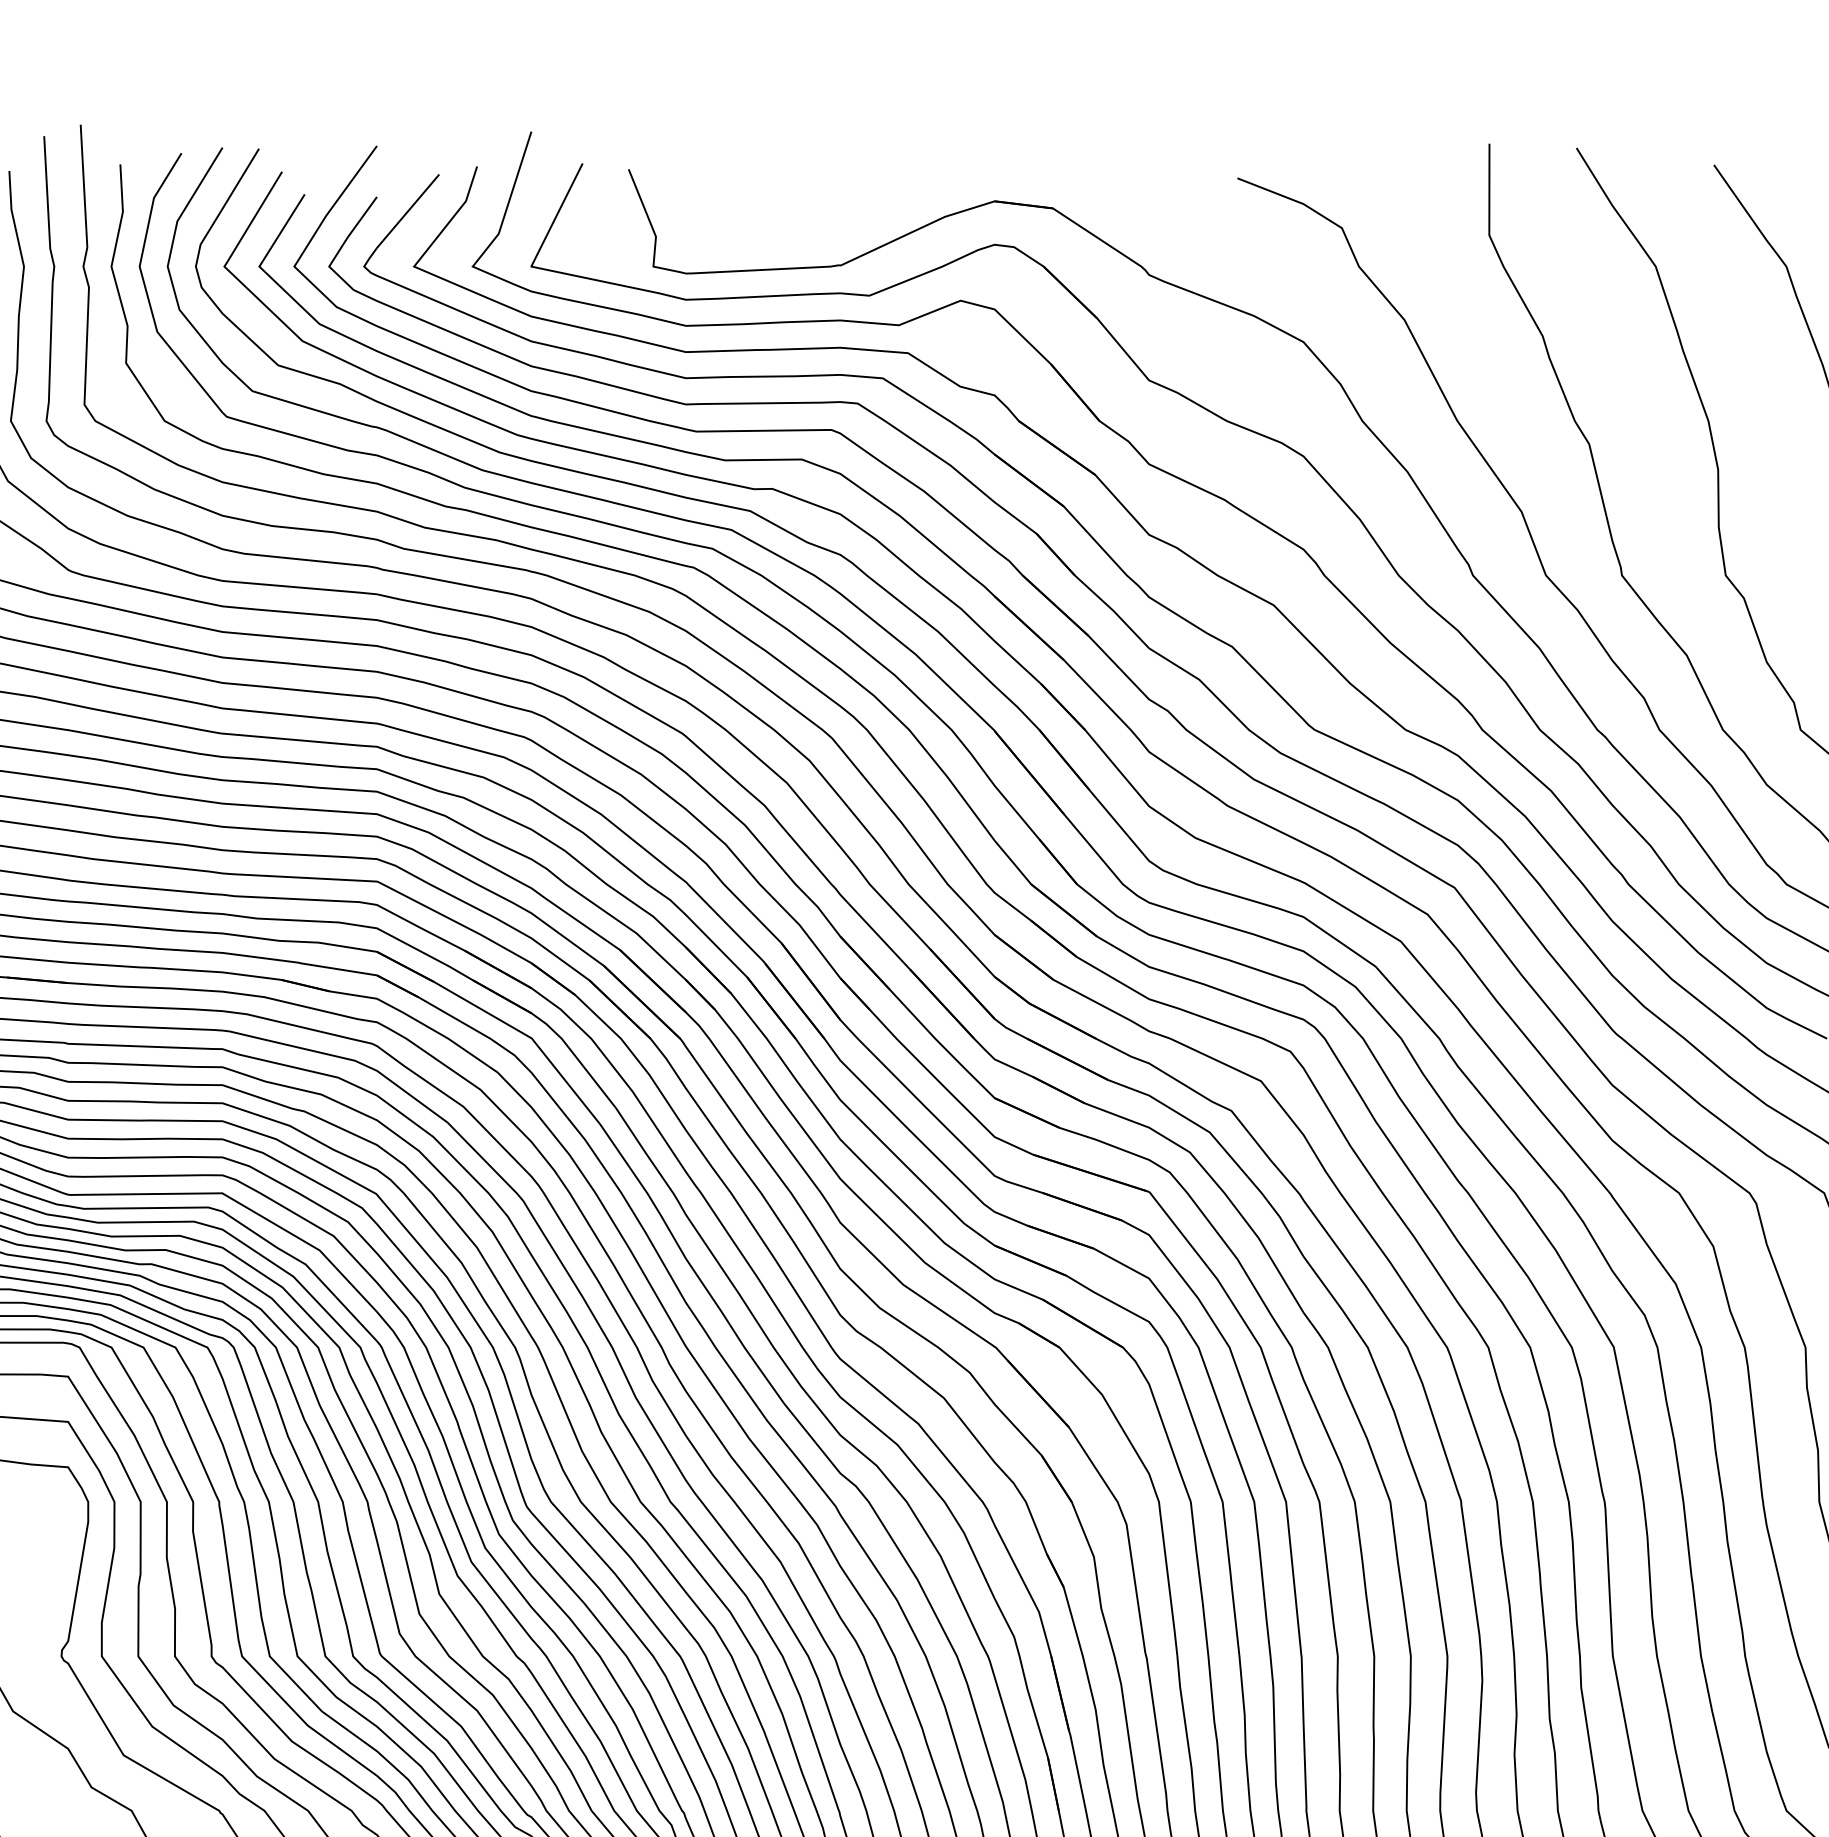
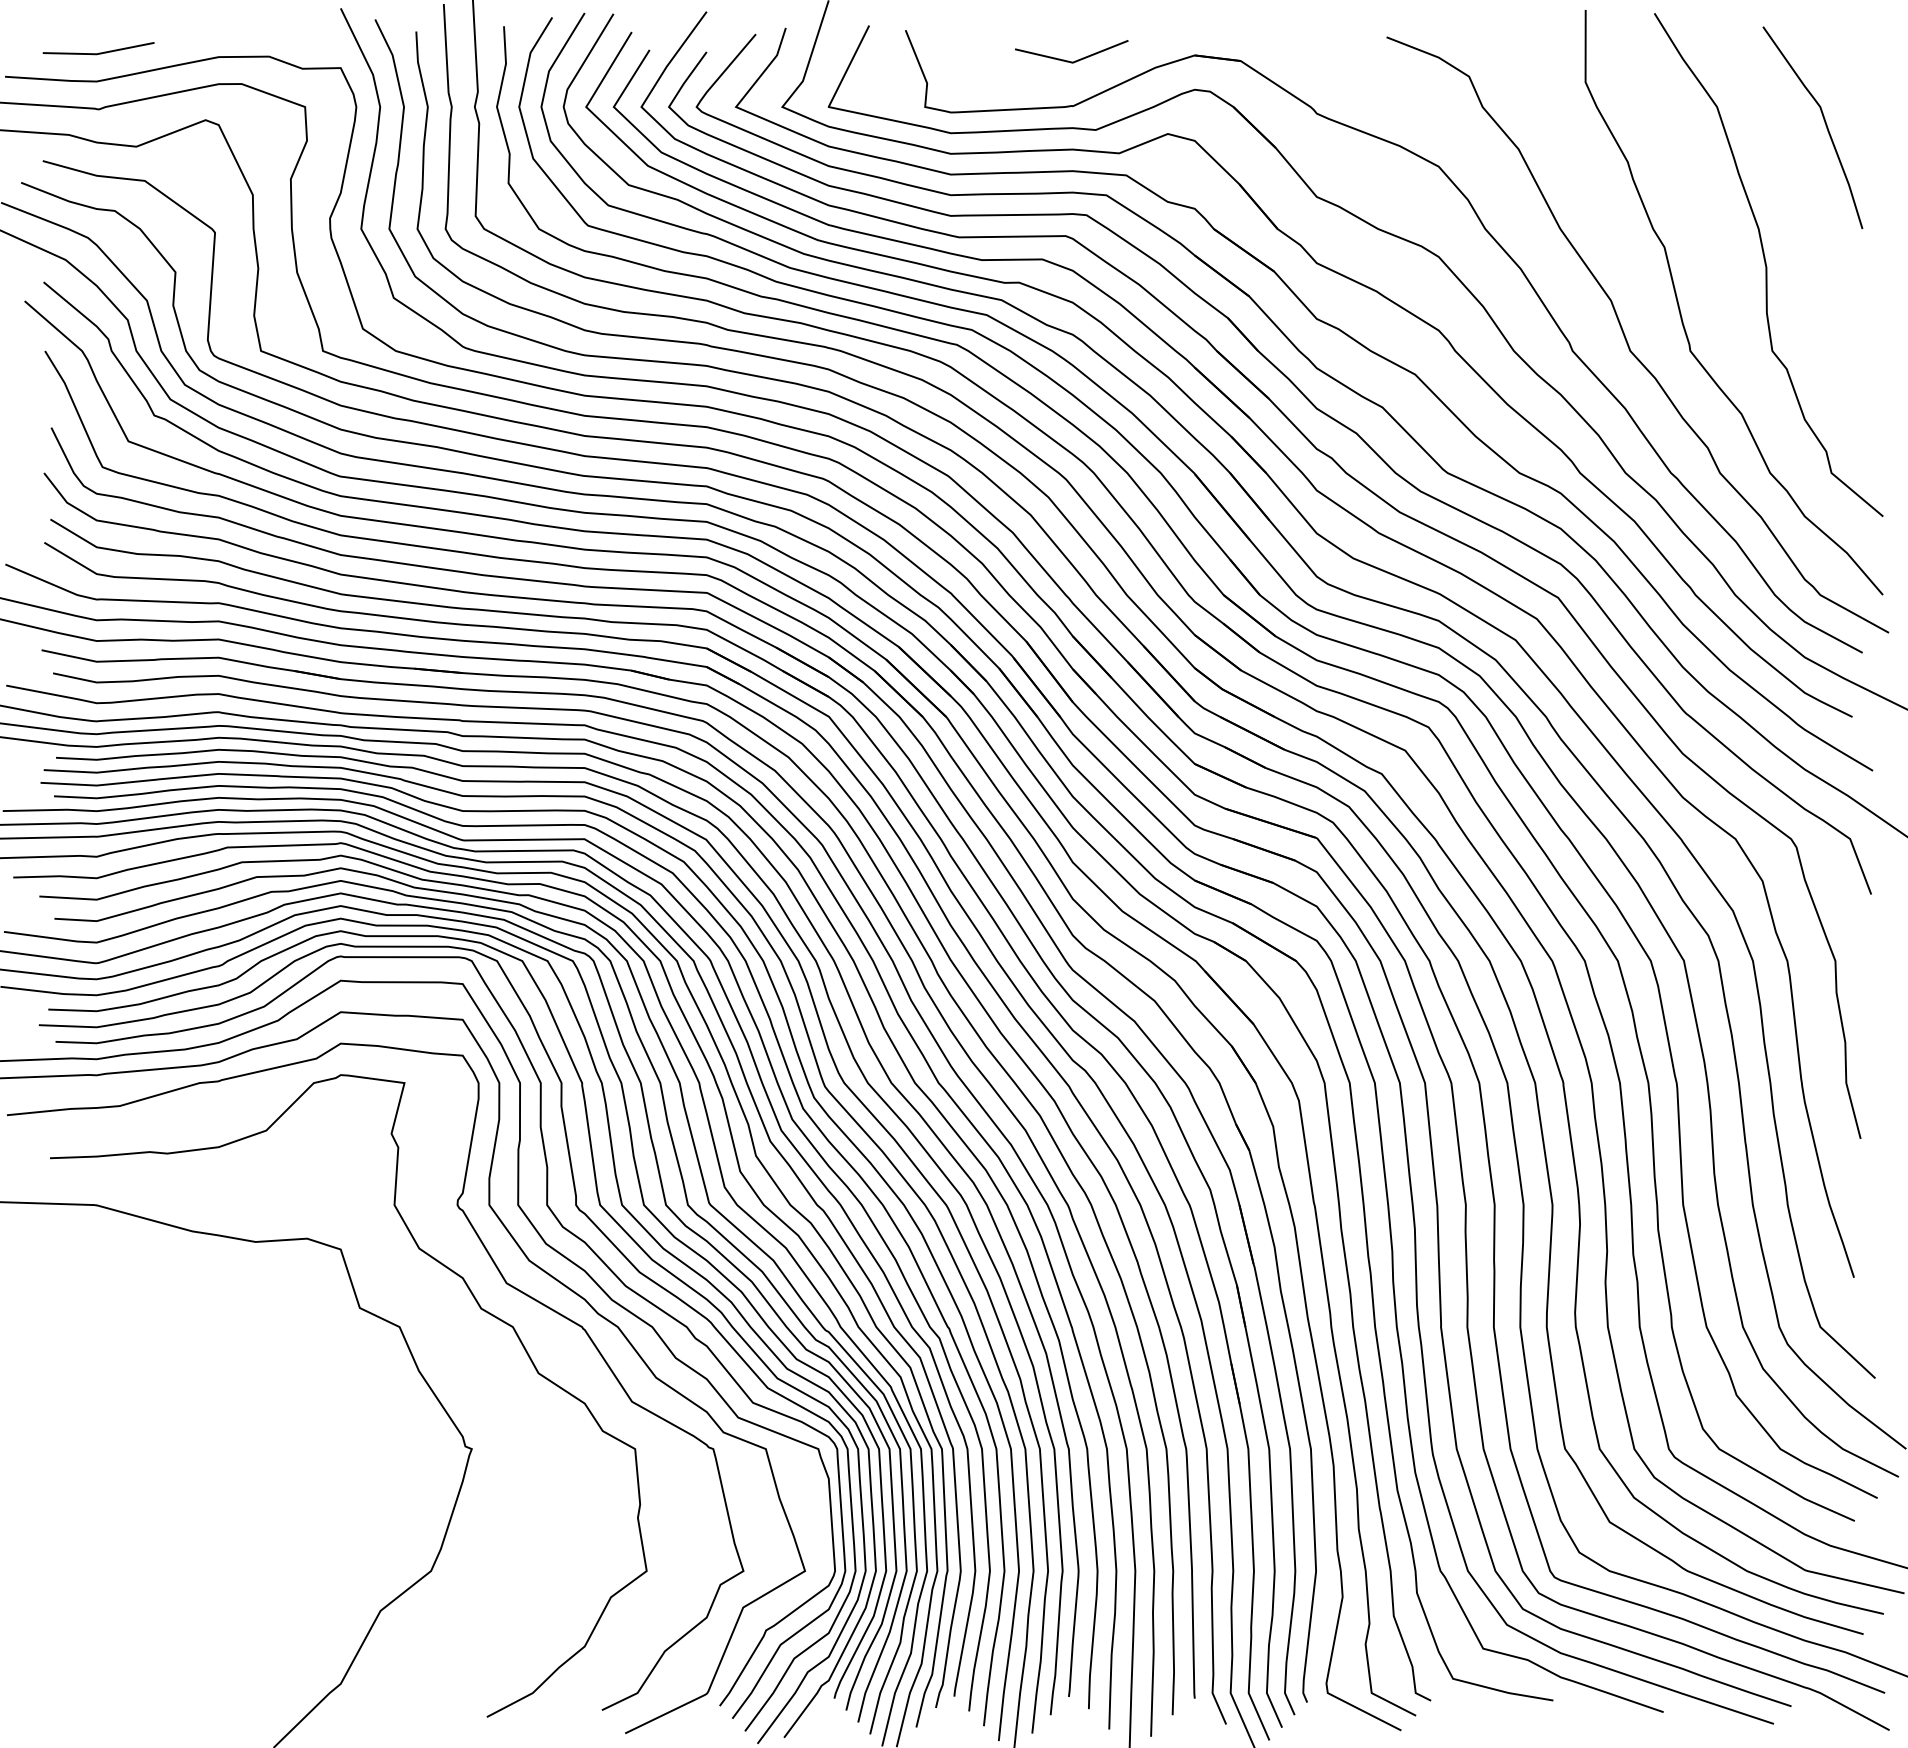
line: (834, 207) -> (1068, 60), added

